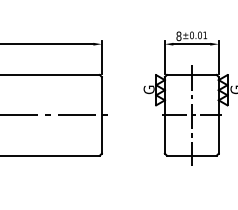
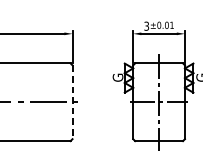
text: (178, 35) -> (146, 25), 8 -> 3
line: (101, 115) -> (72, 102), solid -> dashed

